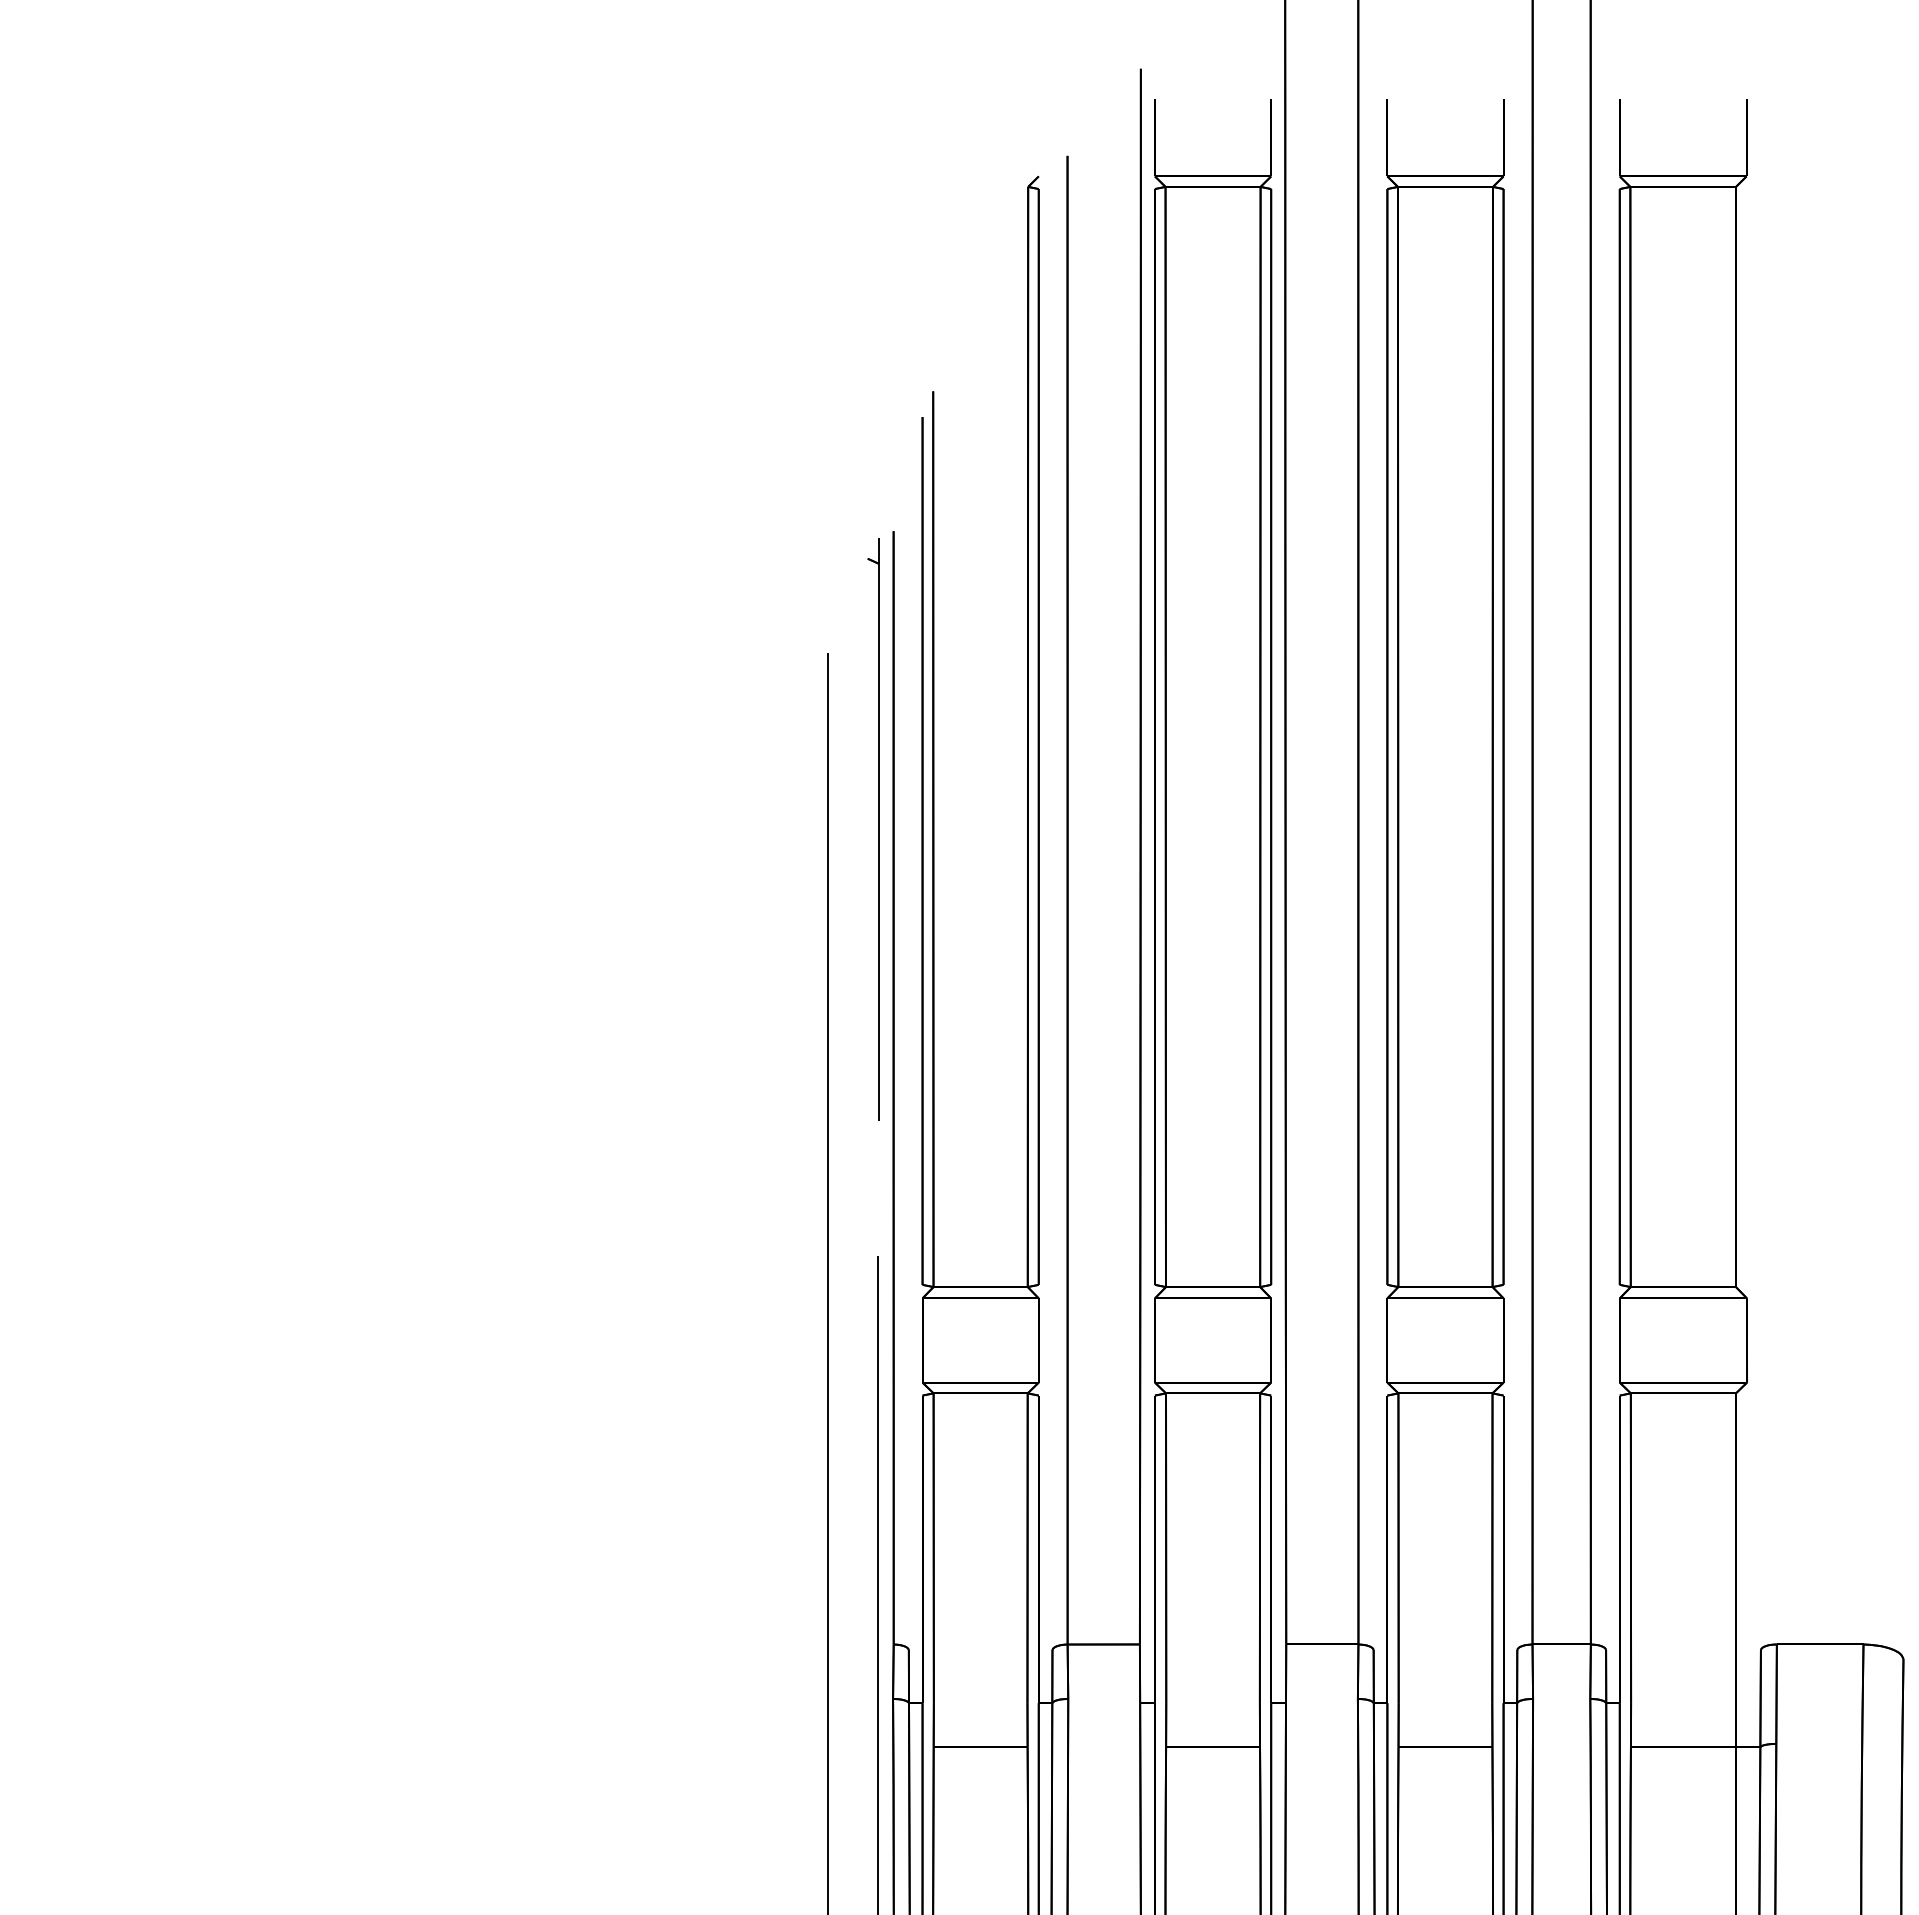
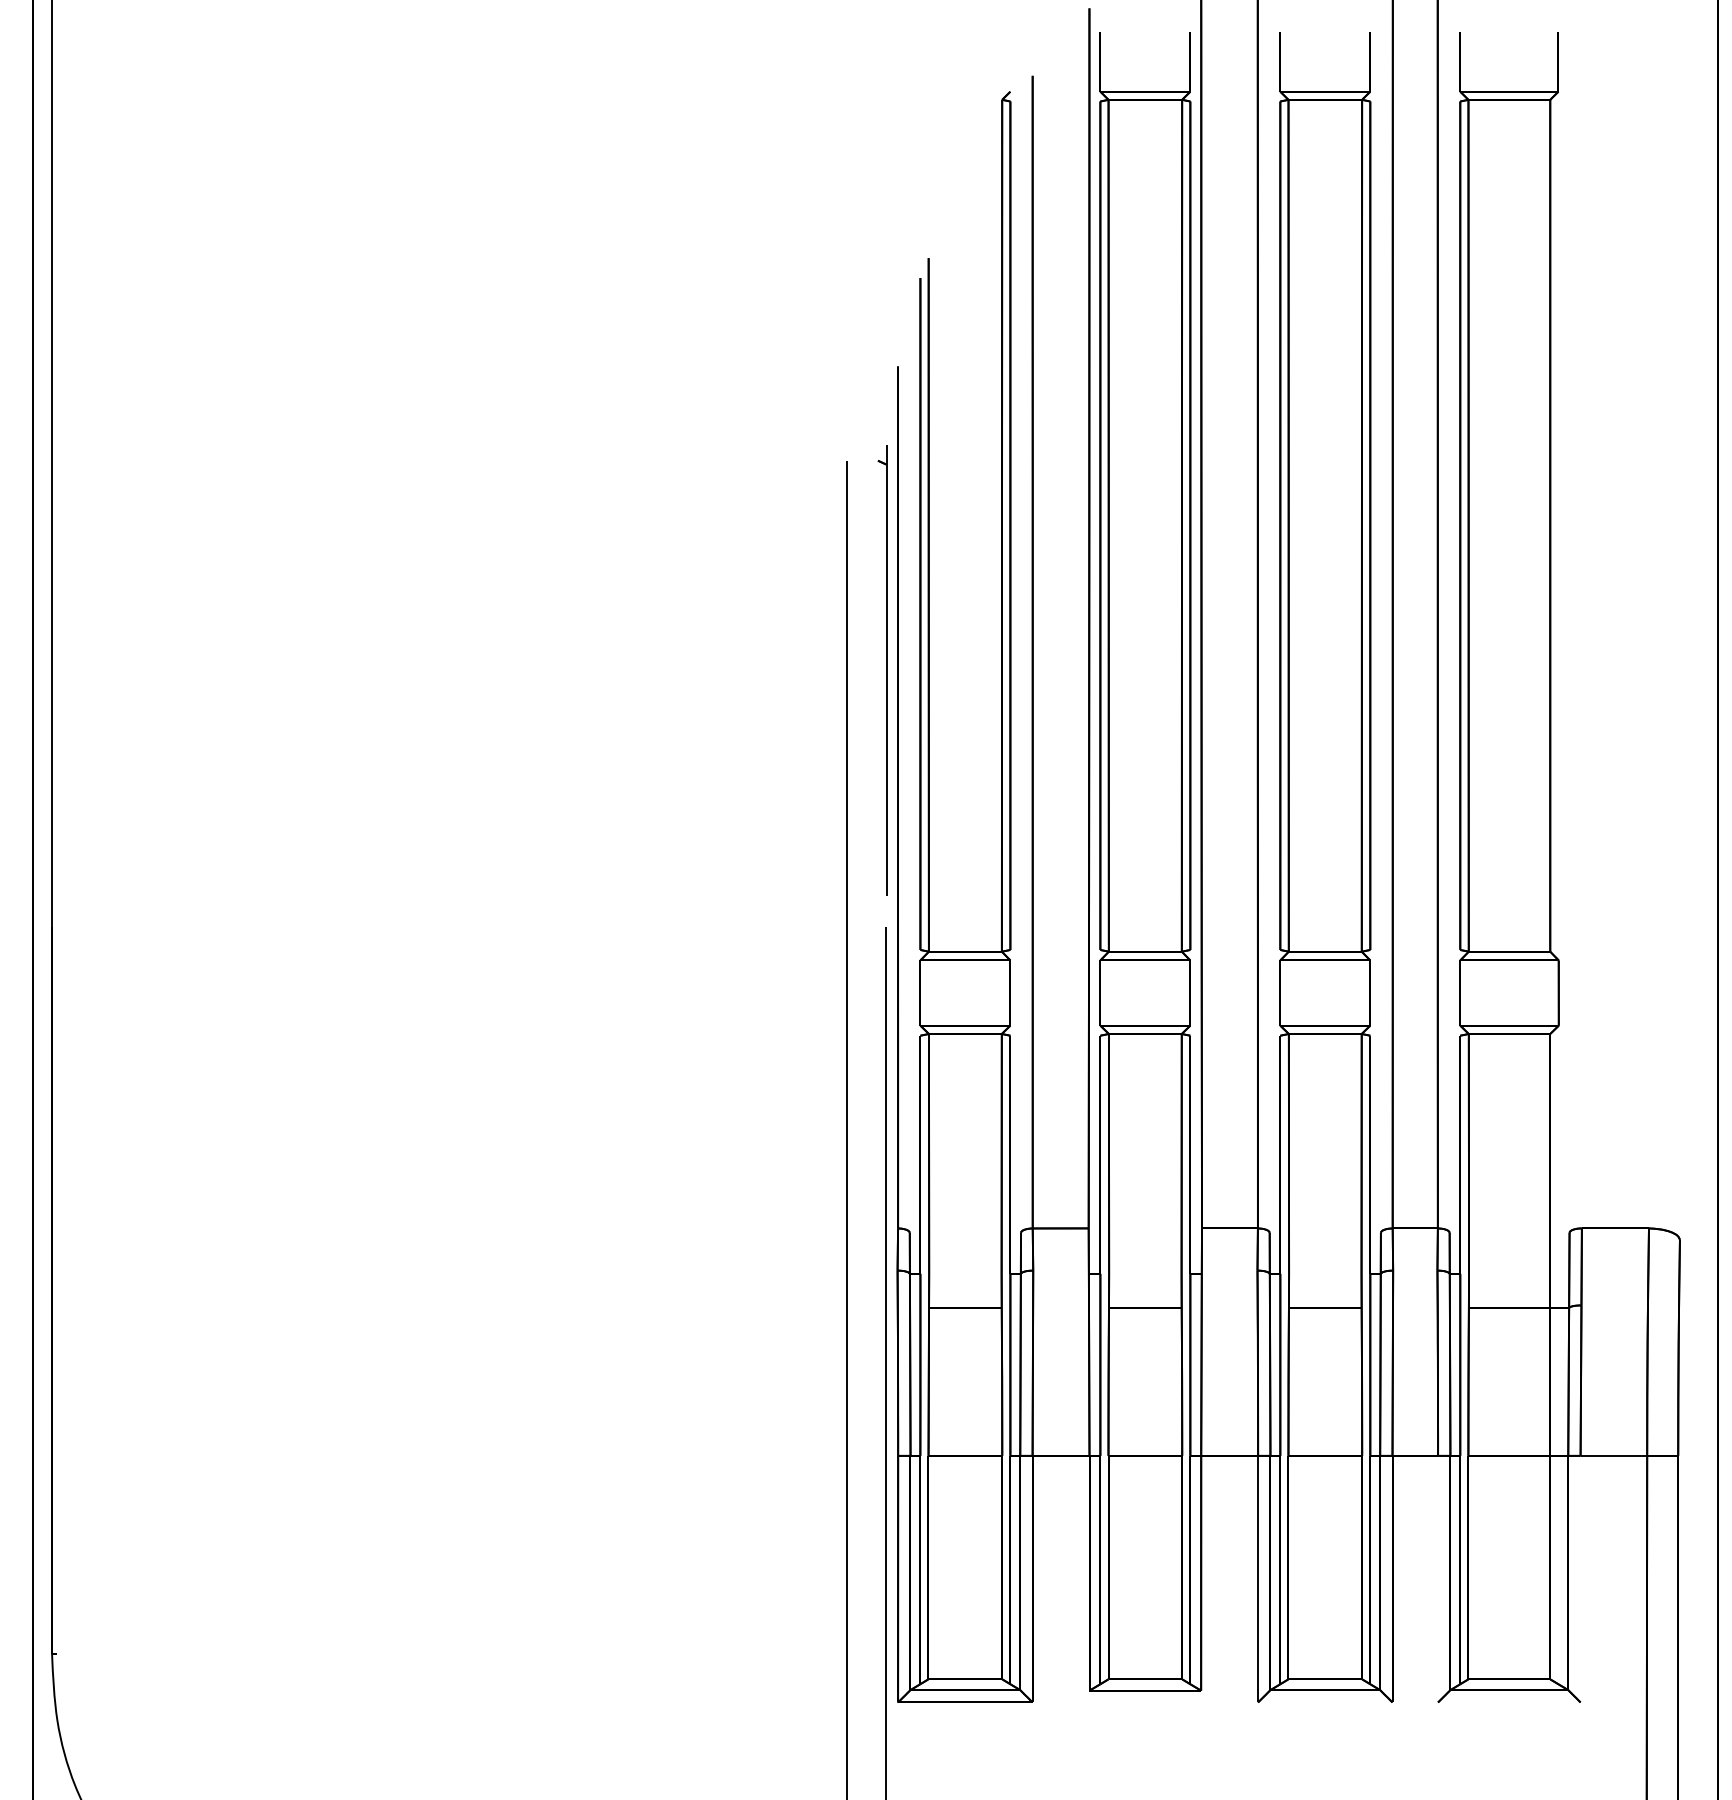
part: (873, 829) -> (882, 670), moved

